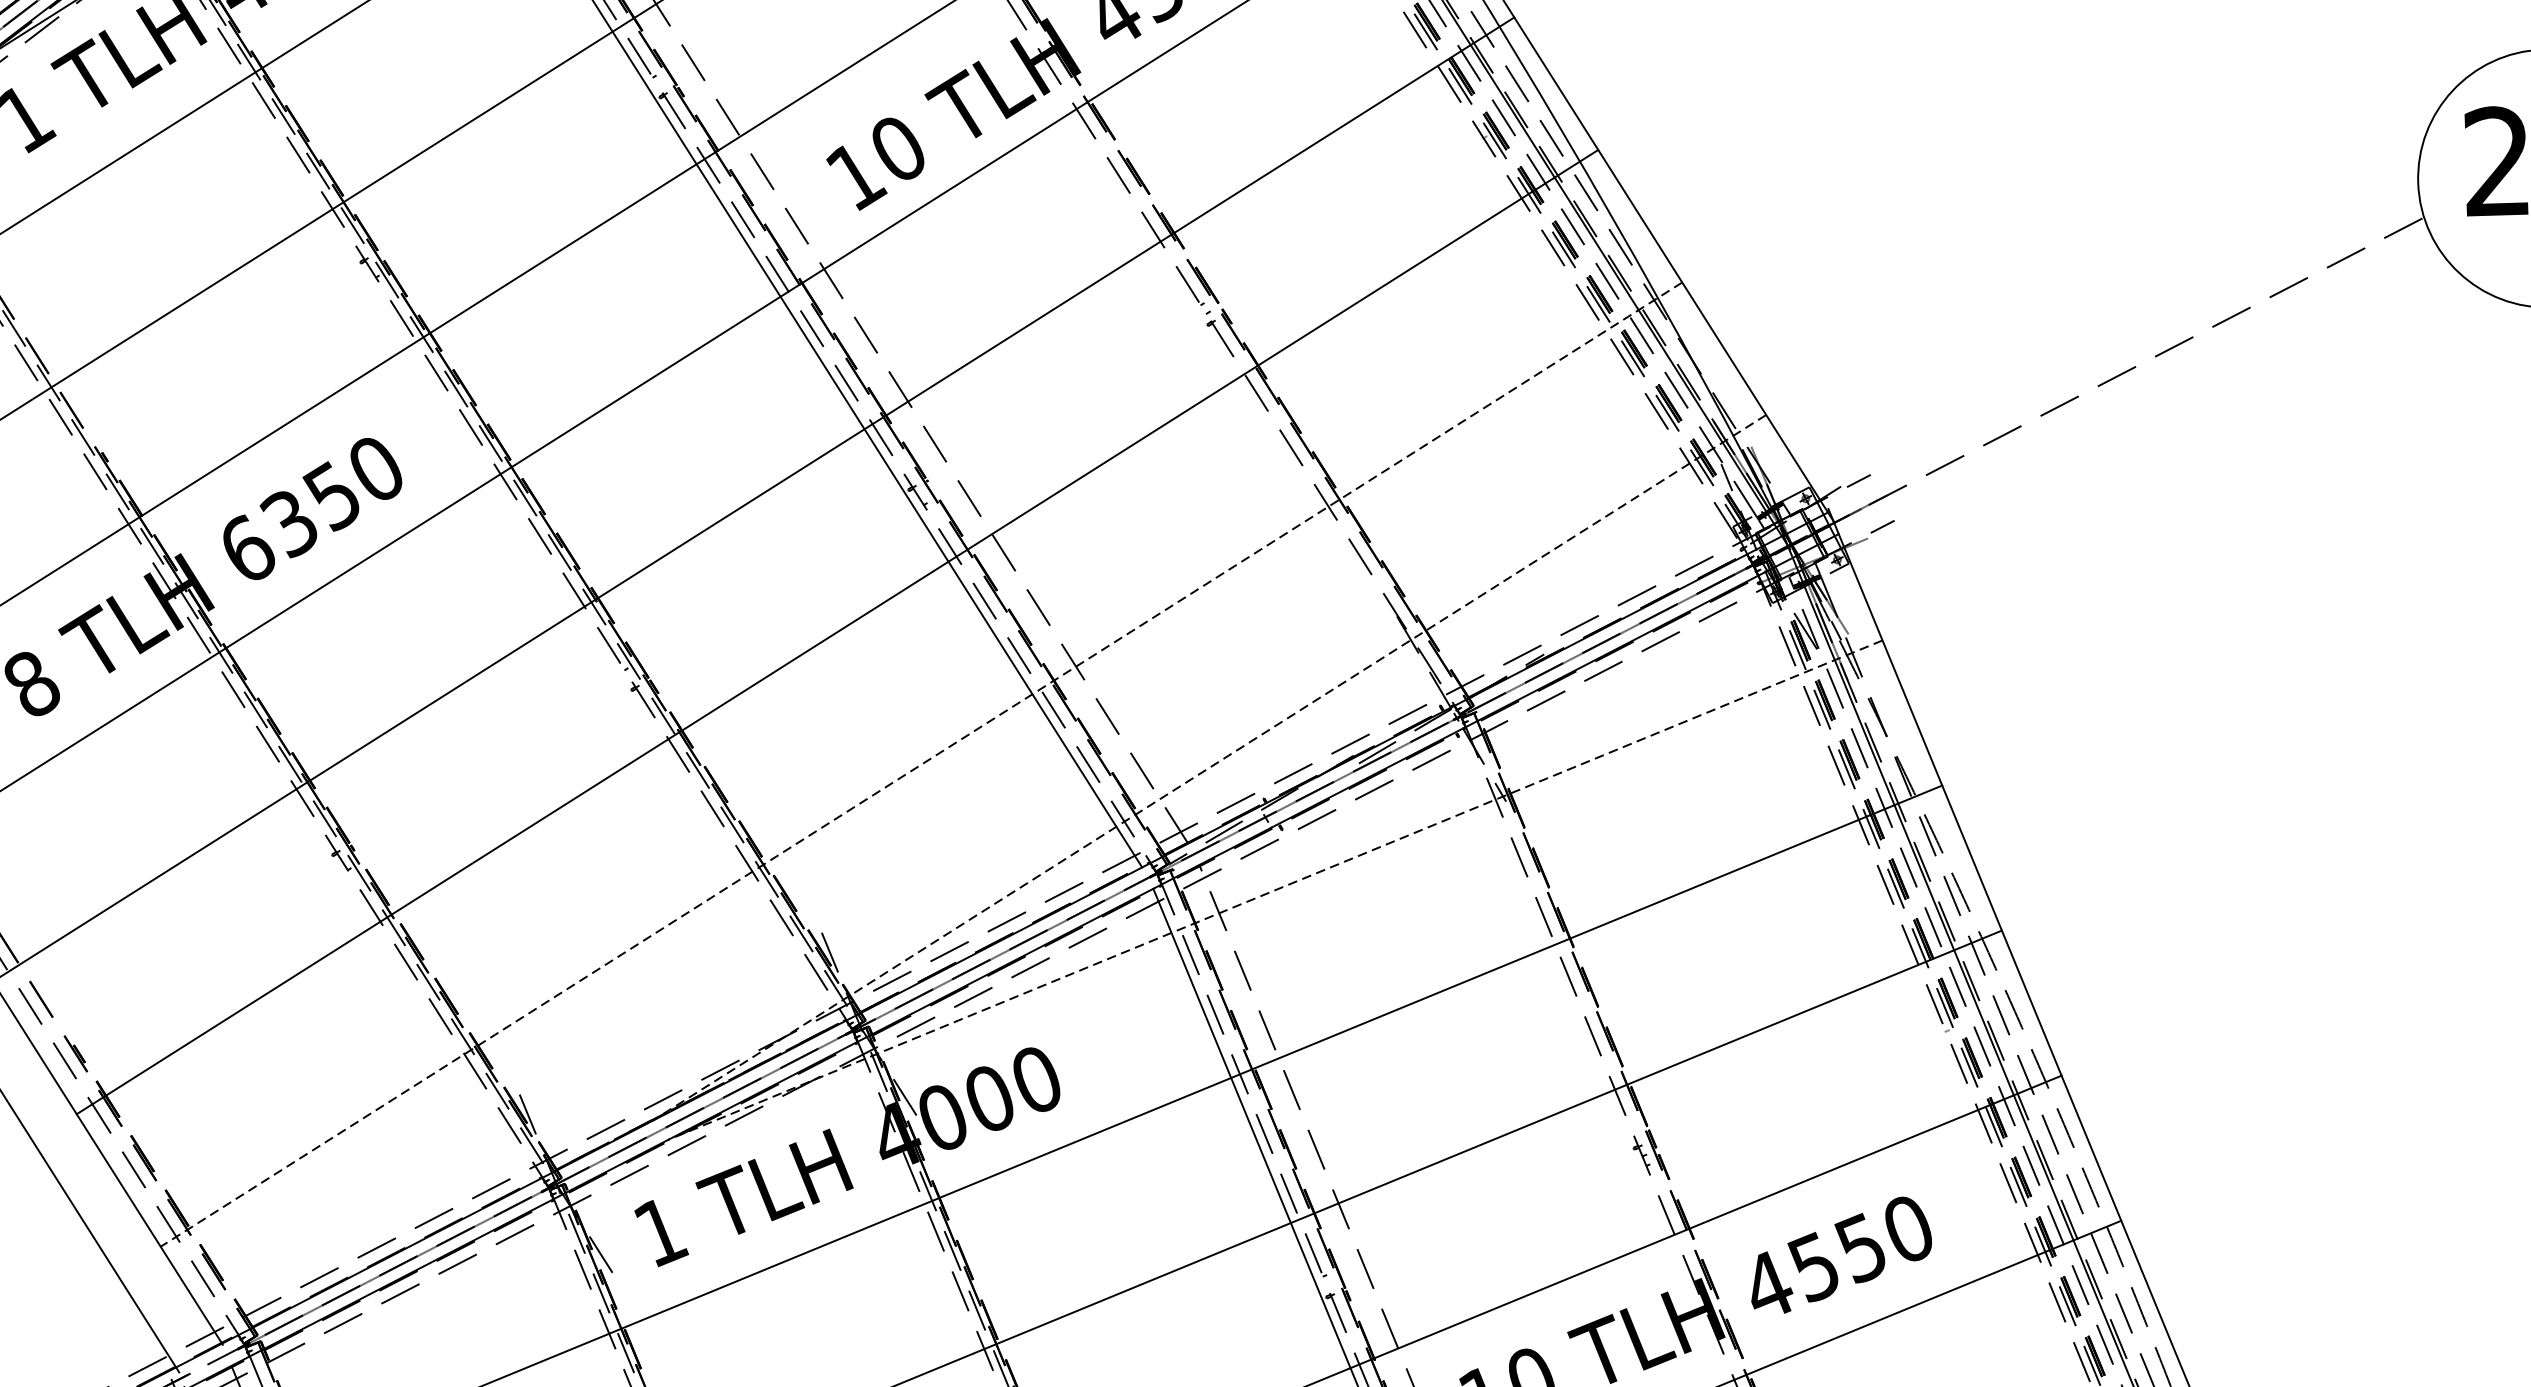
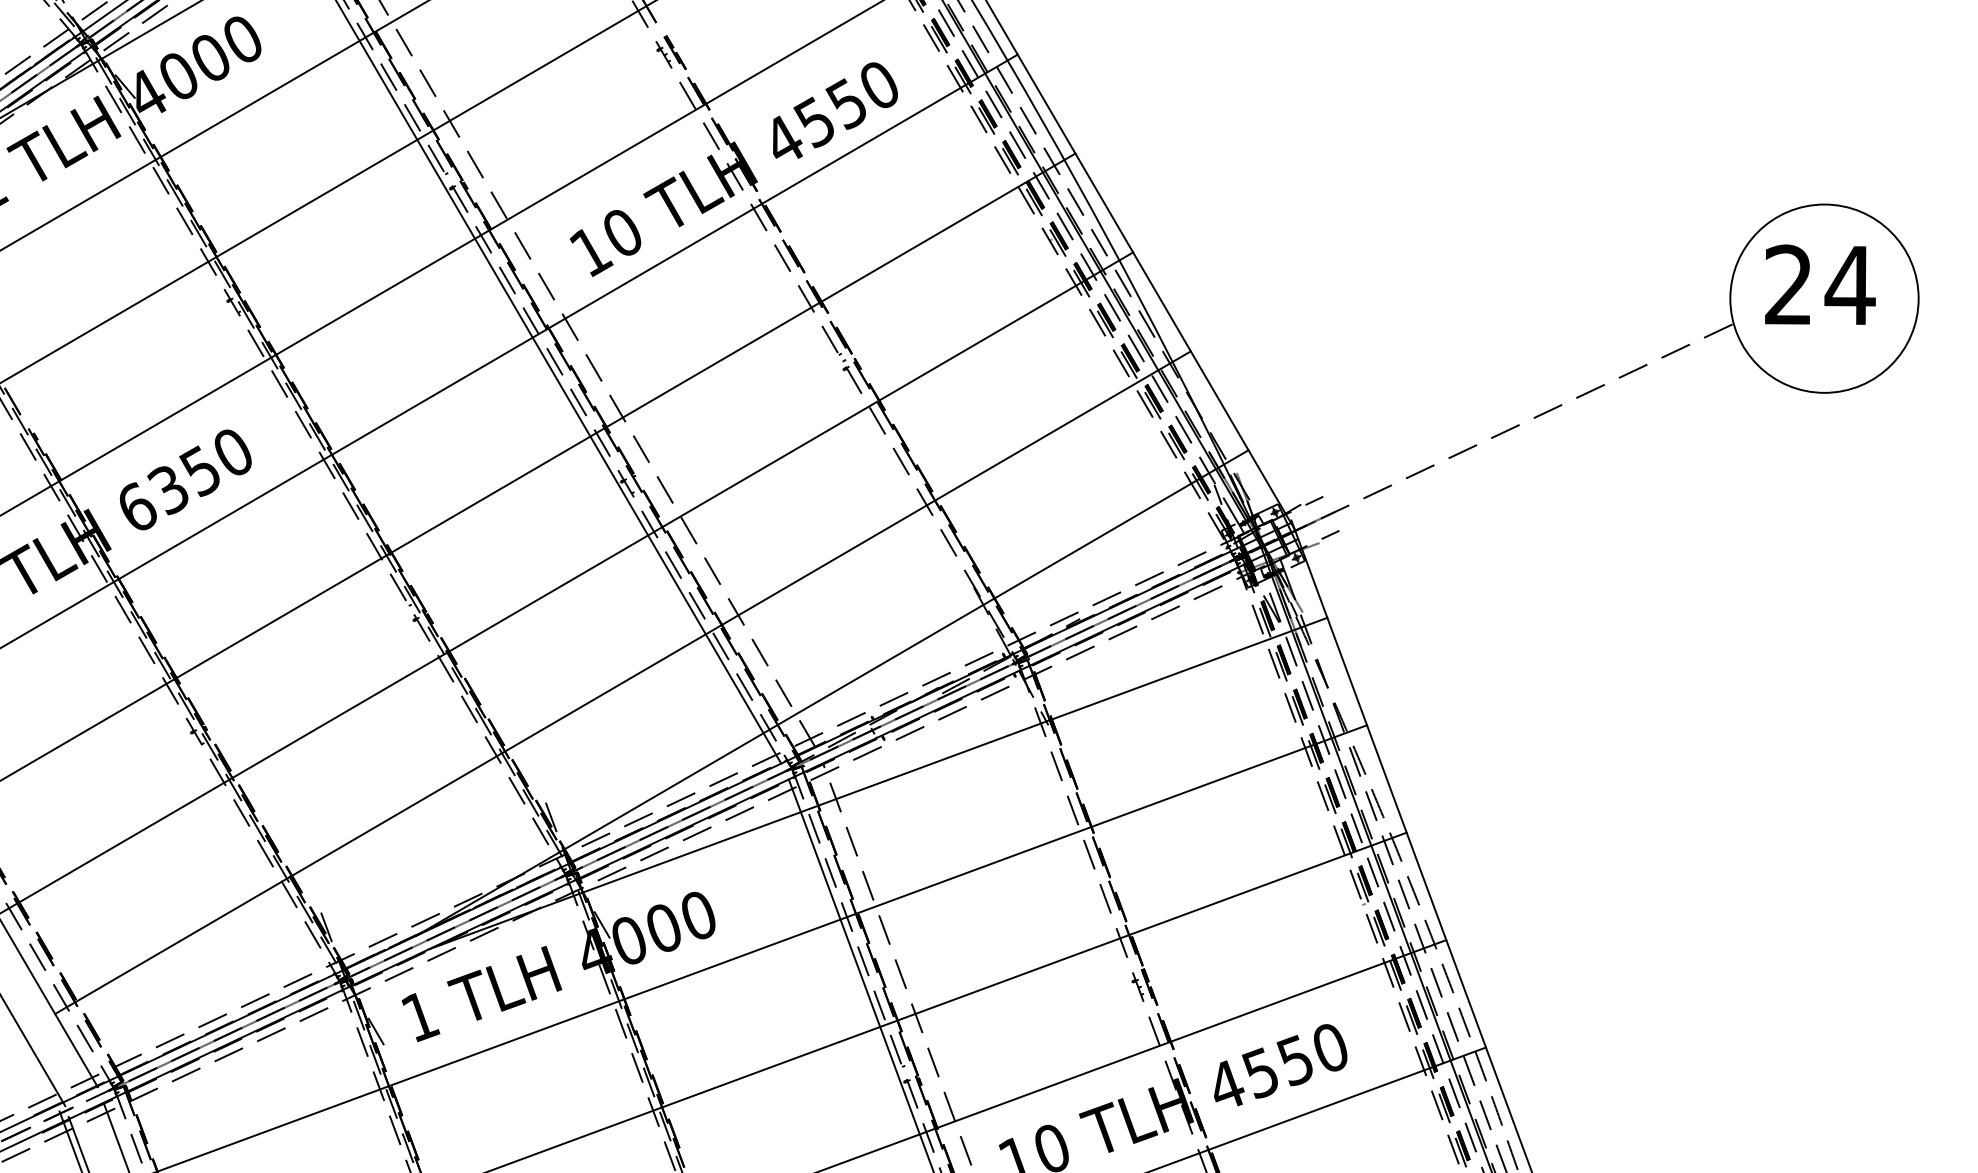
line: (920, 764) -> (622, 682), dashed -> solid
line: (1208, 767) -> (832, 692), dashed -> solid
line: (1274, 889) -> (877, 783), dashed -> solid

